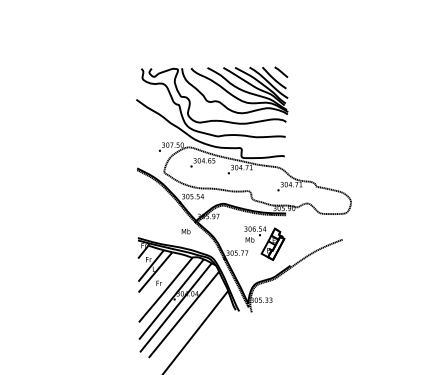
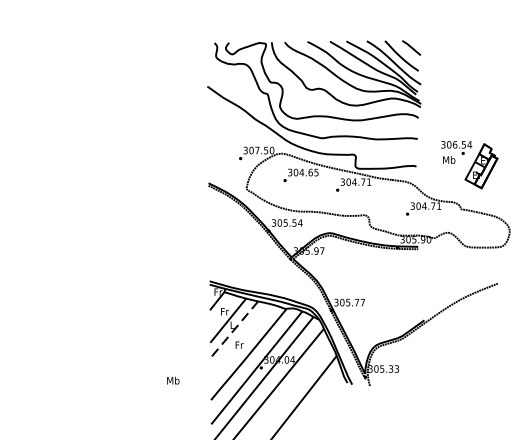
text: (185, 231) -> (172, 380), moved
part: (264, 243) -> (469, 165), moved
line: (155, 272) -> (234, 329), solid -> dashed

